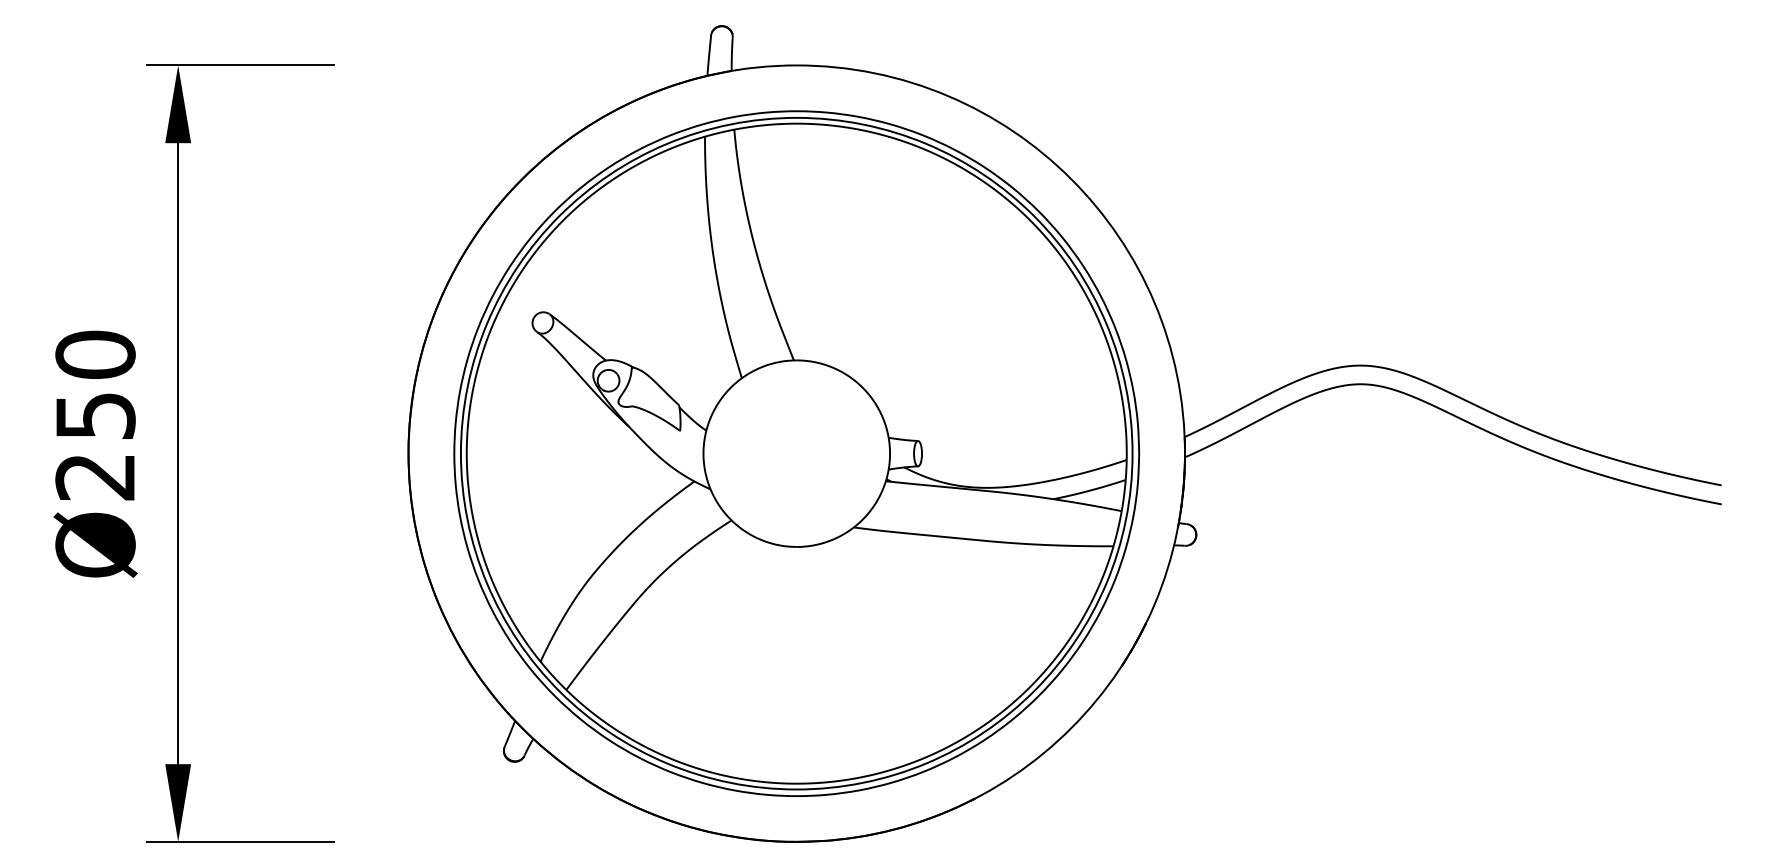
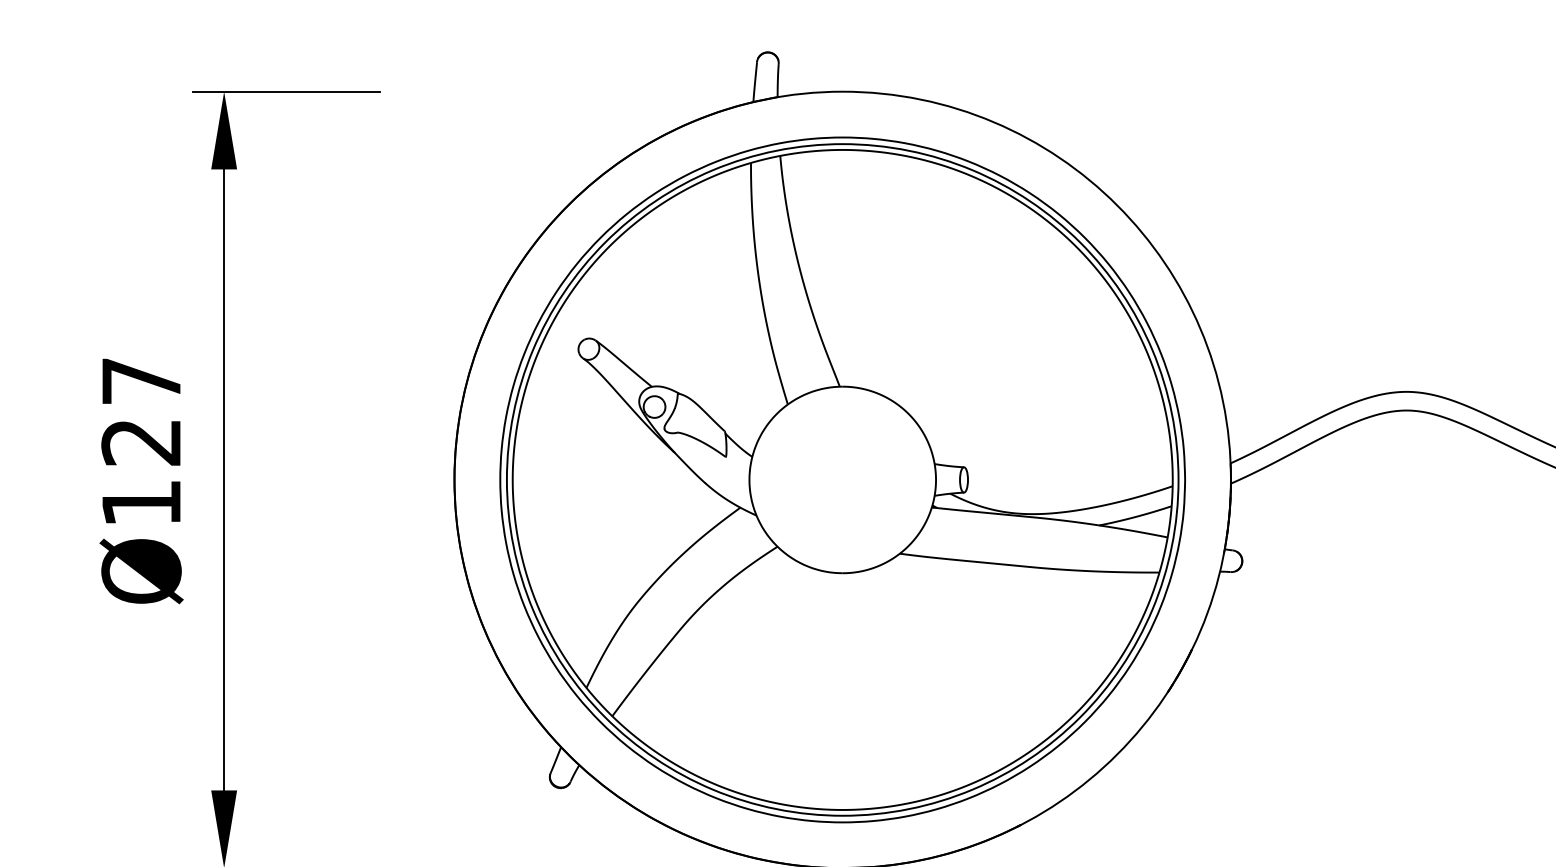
text: (95, 415) -> (141, 441), Ø250 -> Ø127

